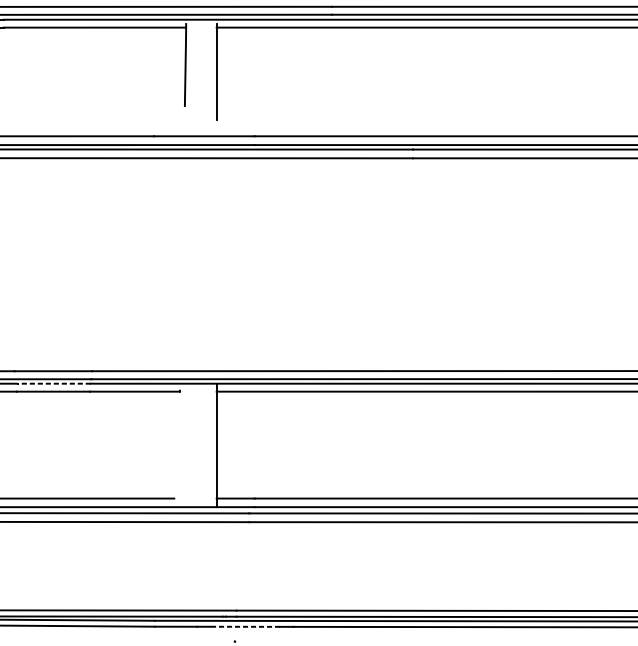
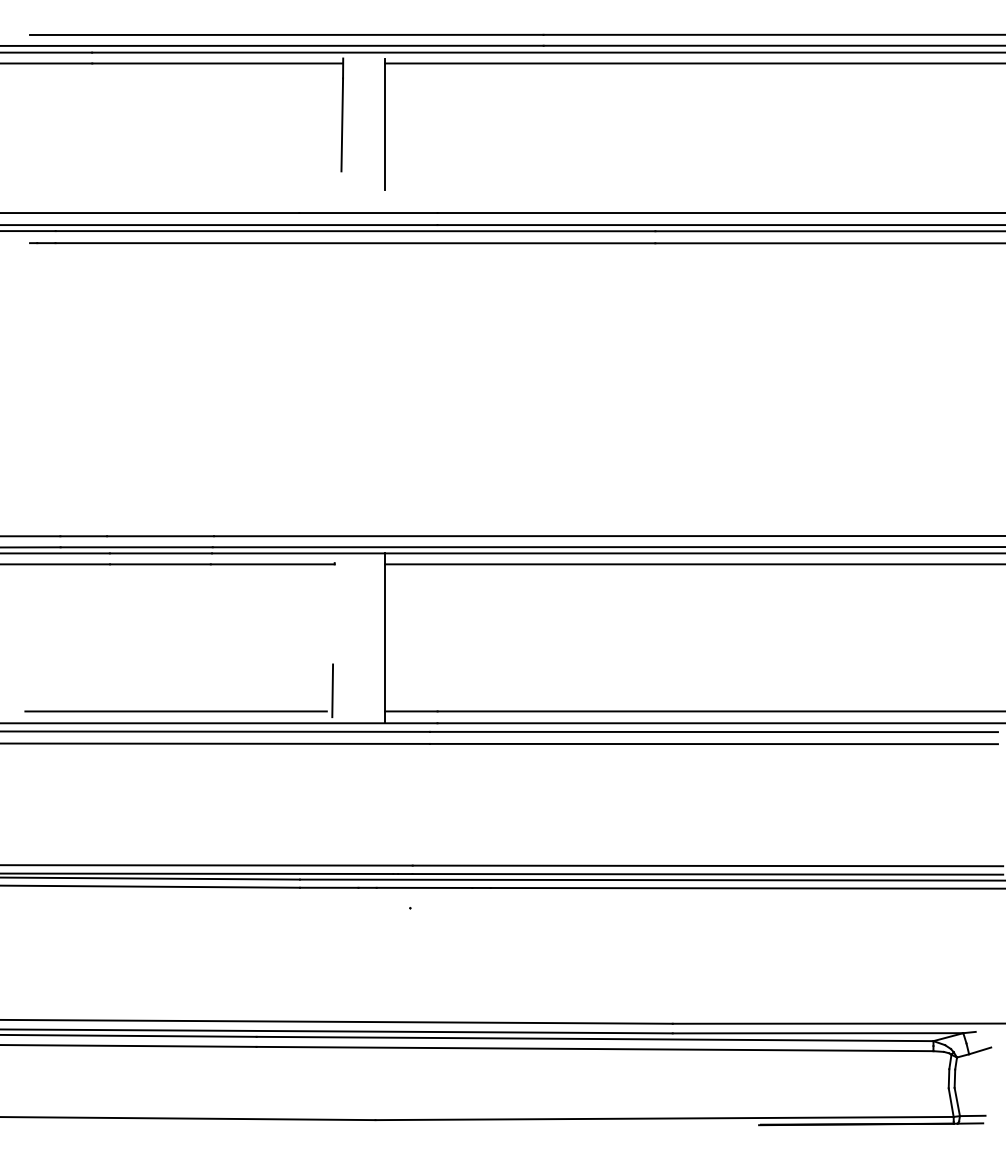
line: (53, 383) -> (160, 553), dashed -> solid
line: (178, 483) -> (332, 690), added
line: (245, 626) -> (424, 887), dashed -> solid

